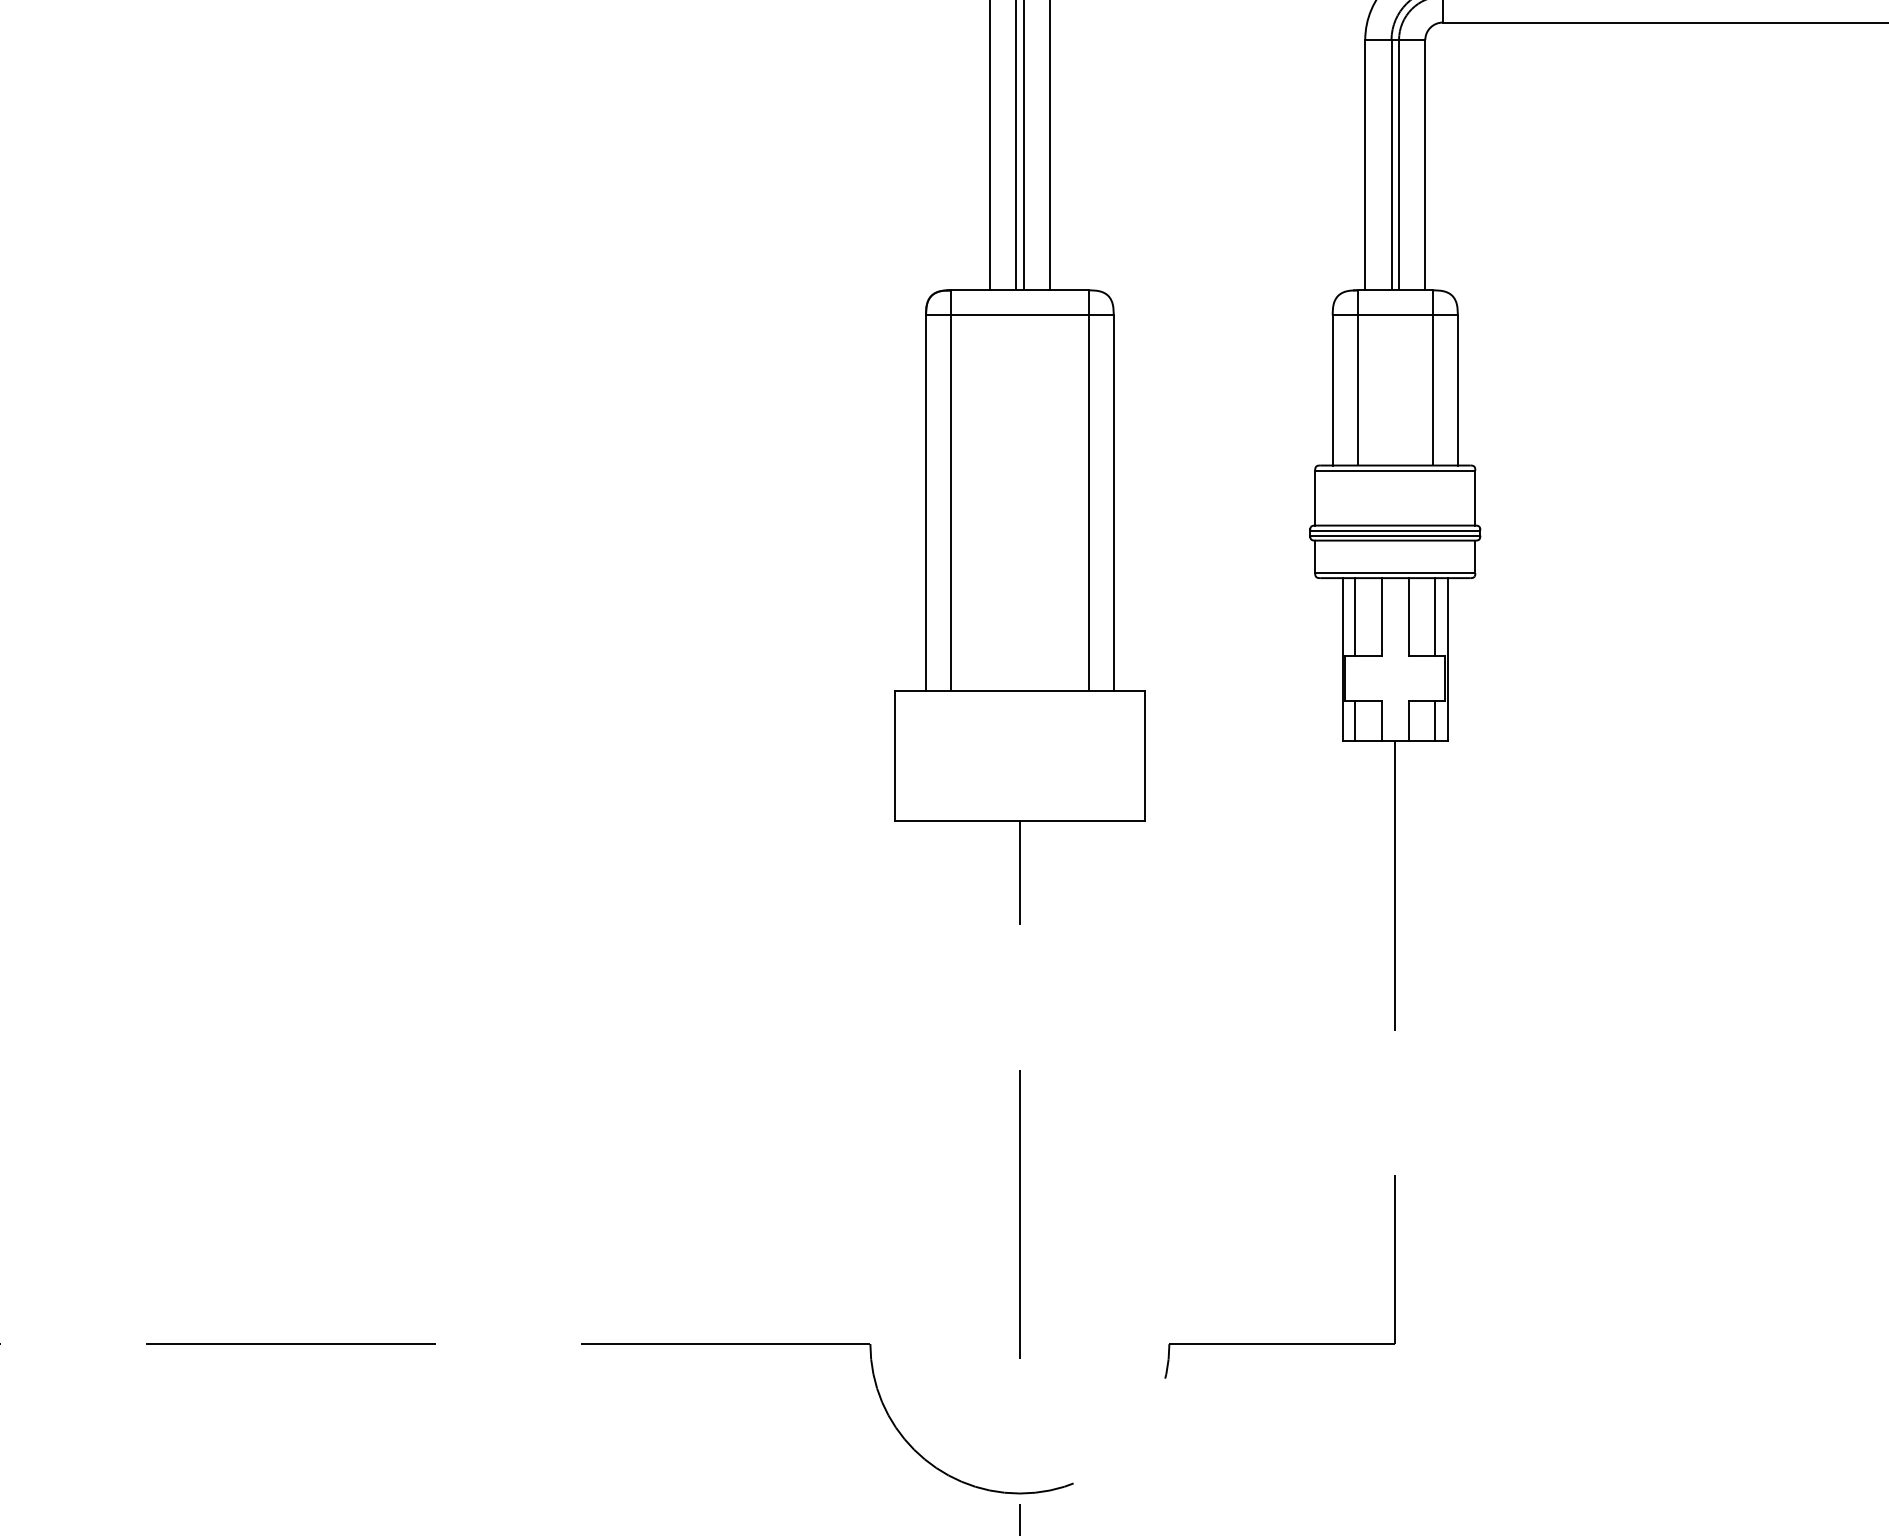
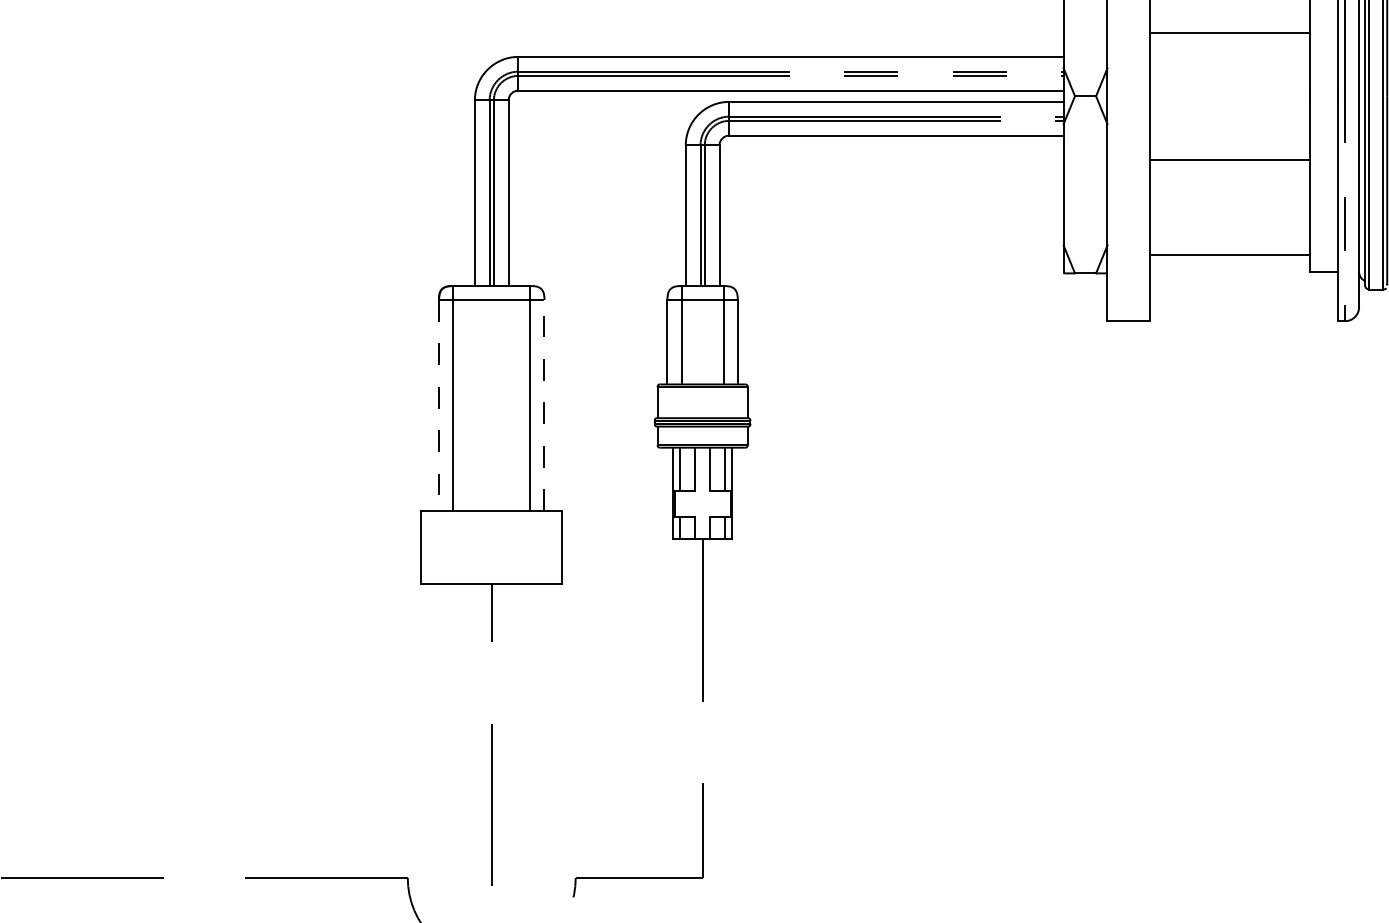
line: (1113, 503) -> (544, 405), solid -> dashed
line: (926, 504) -> (439, 406), solid -> dashed

